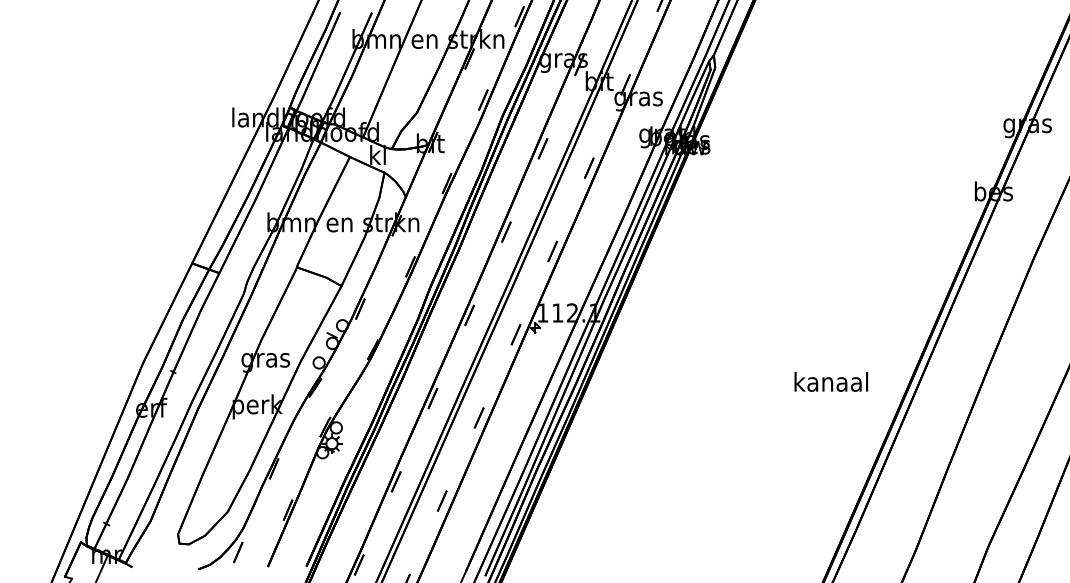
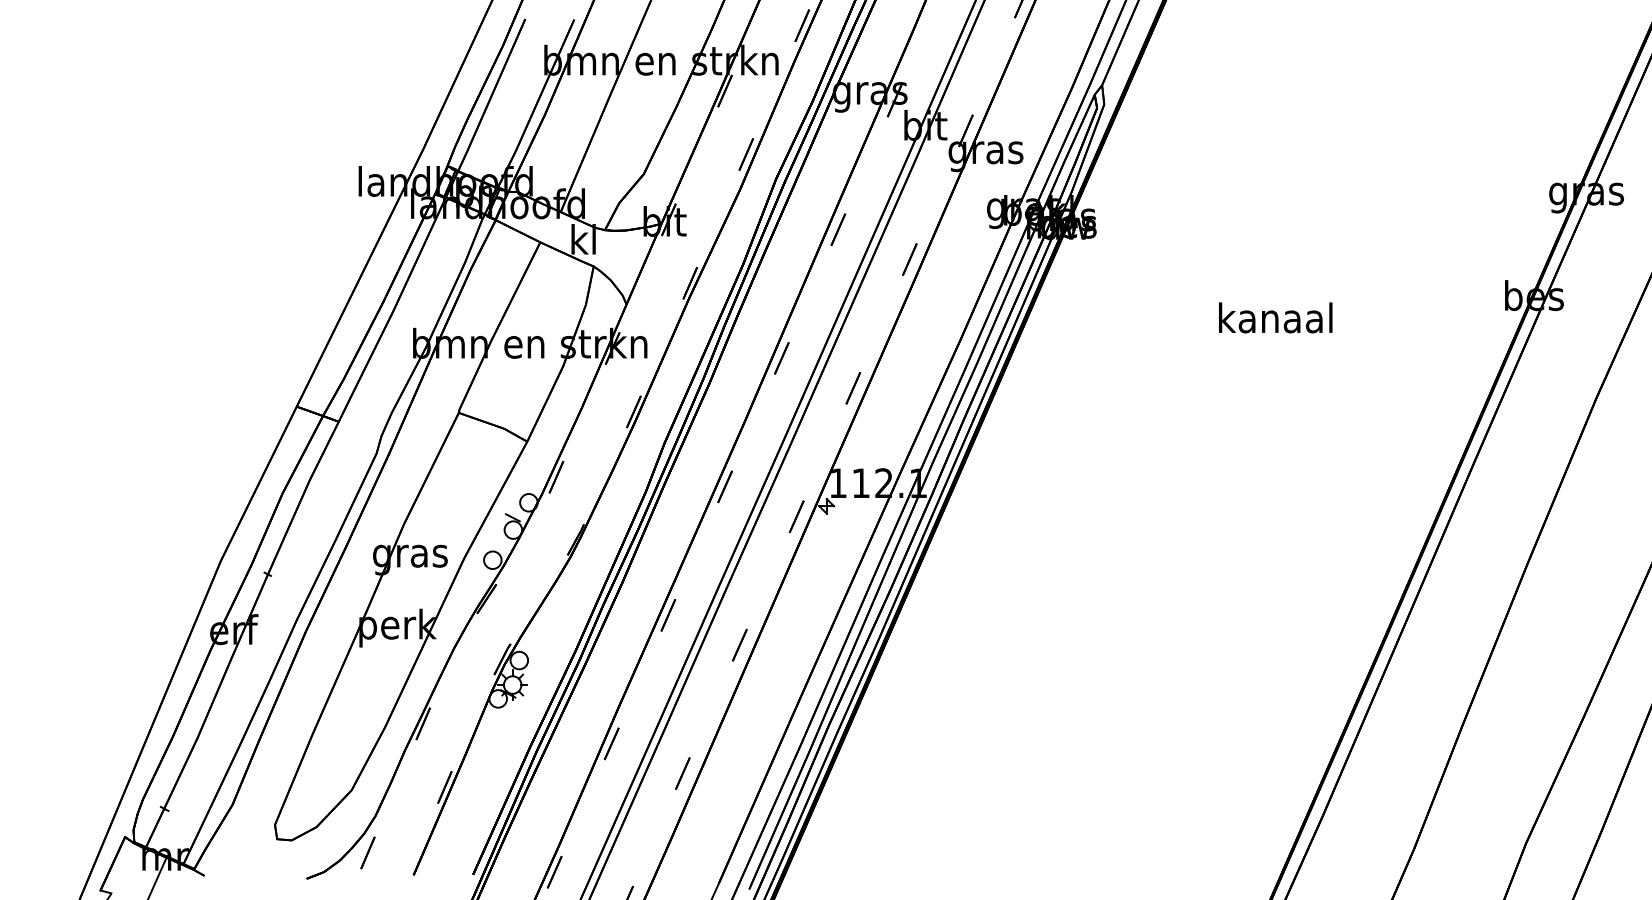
text: (831, 381) -> (1275, 317), moved

